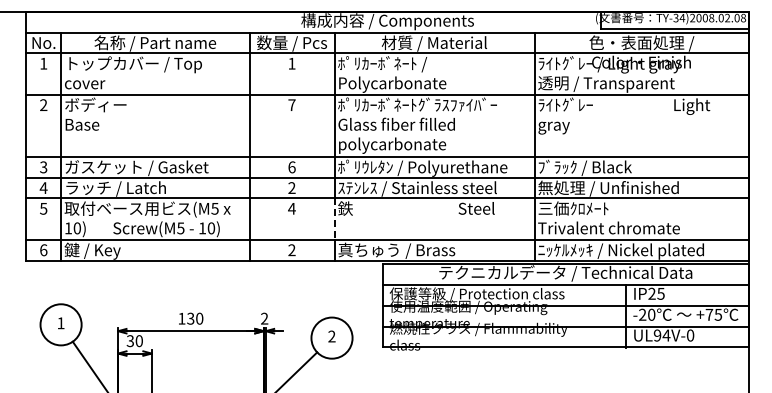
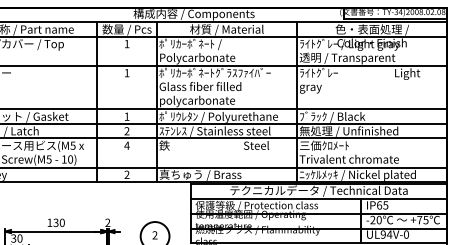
text: (291, 104) -> (126, 72), 7 -> 1
text: (291, 167) -> (126, 116), 6 -> 1
line: (334, 219) -> (156, 153), dashed -> solid
text: (651, 293) -> (379, 205), IP25 -> IP65

